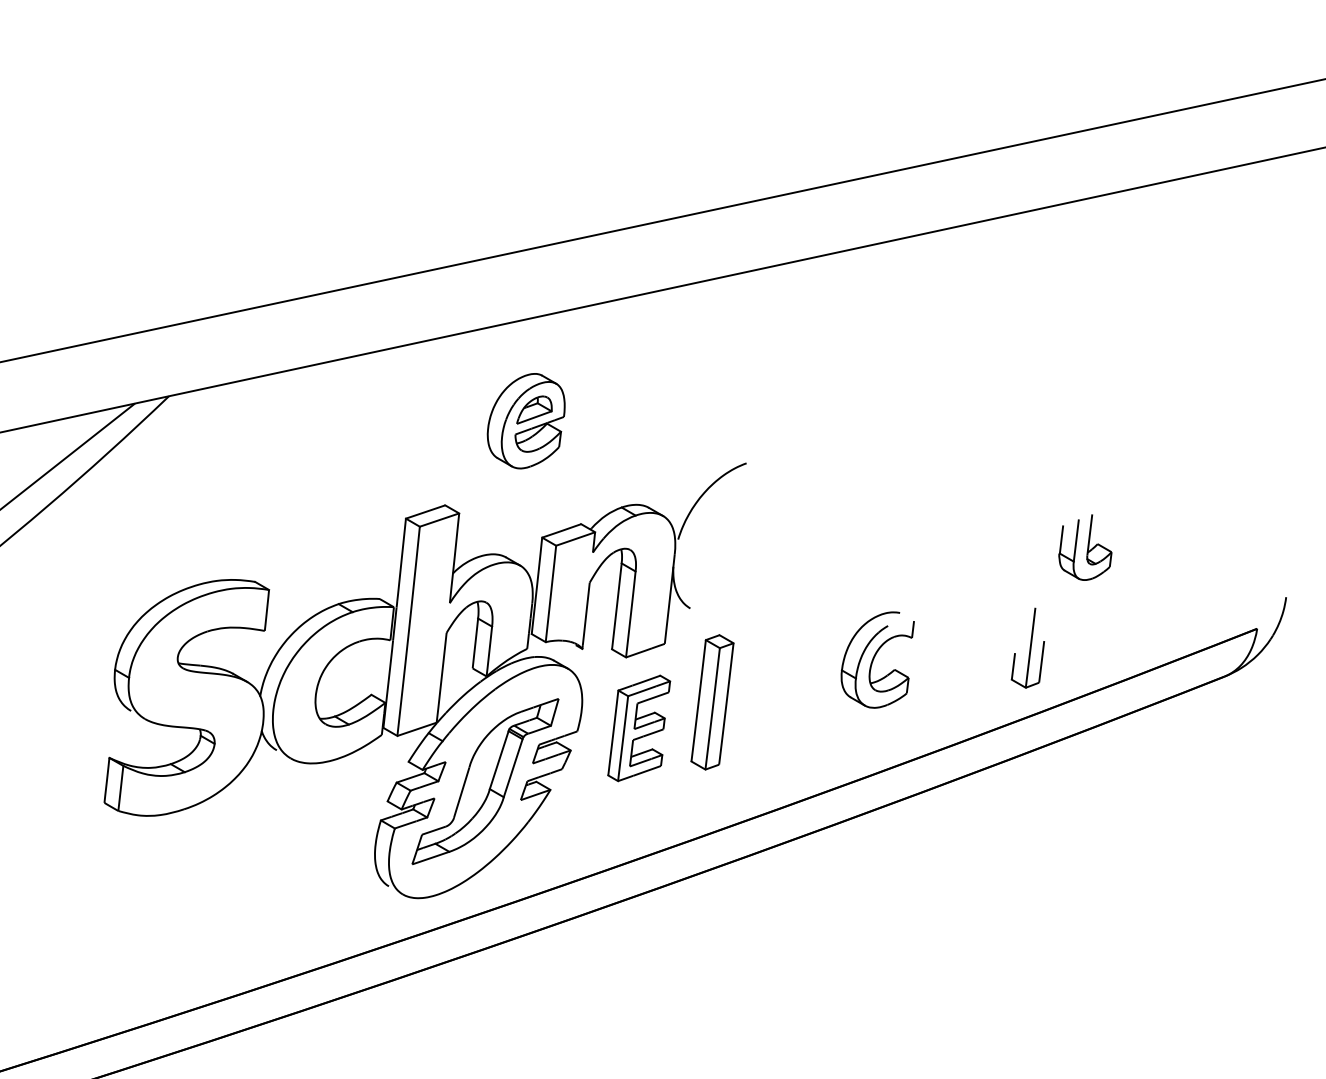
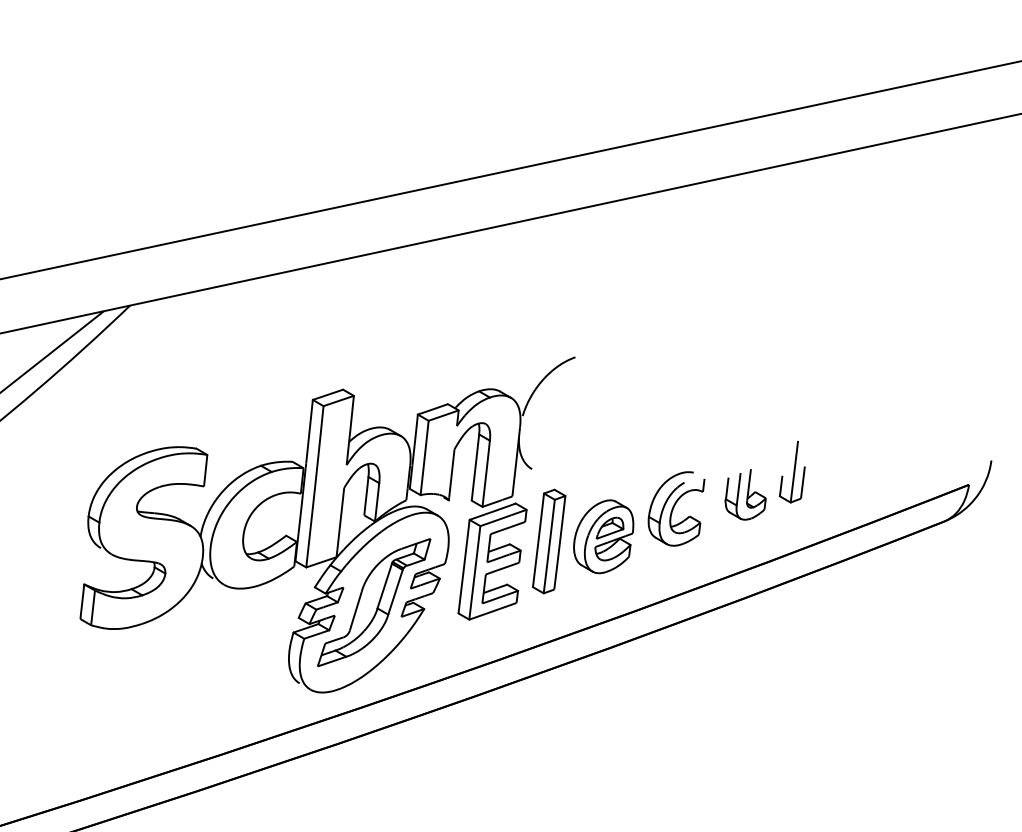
part: (525, 421) -> (603, 537), moved
part: (1085, 547) -> (745, 494), moved
part: (1027, 647) -> (791, 471), moved
part: (639, 728) -> (492, 561), size x1.43

